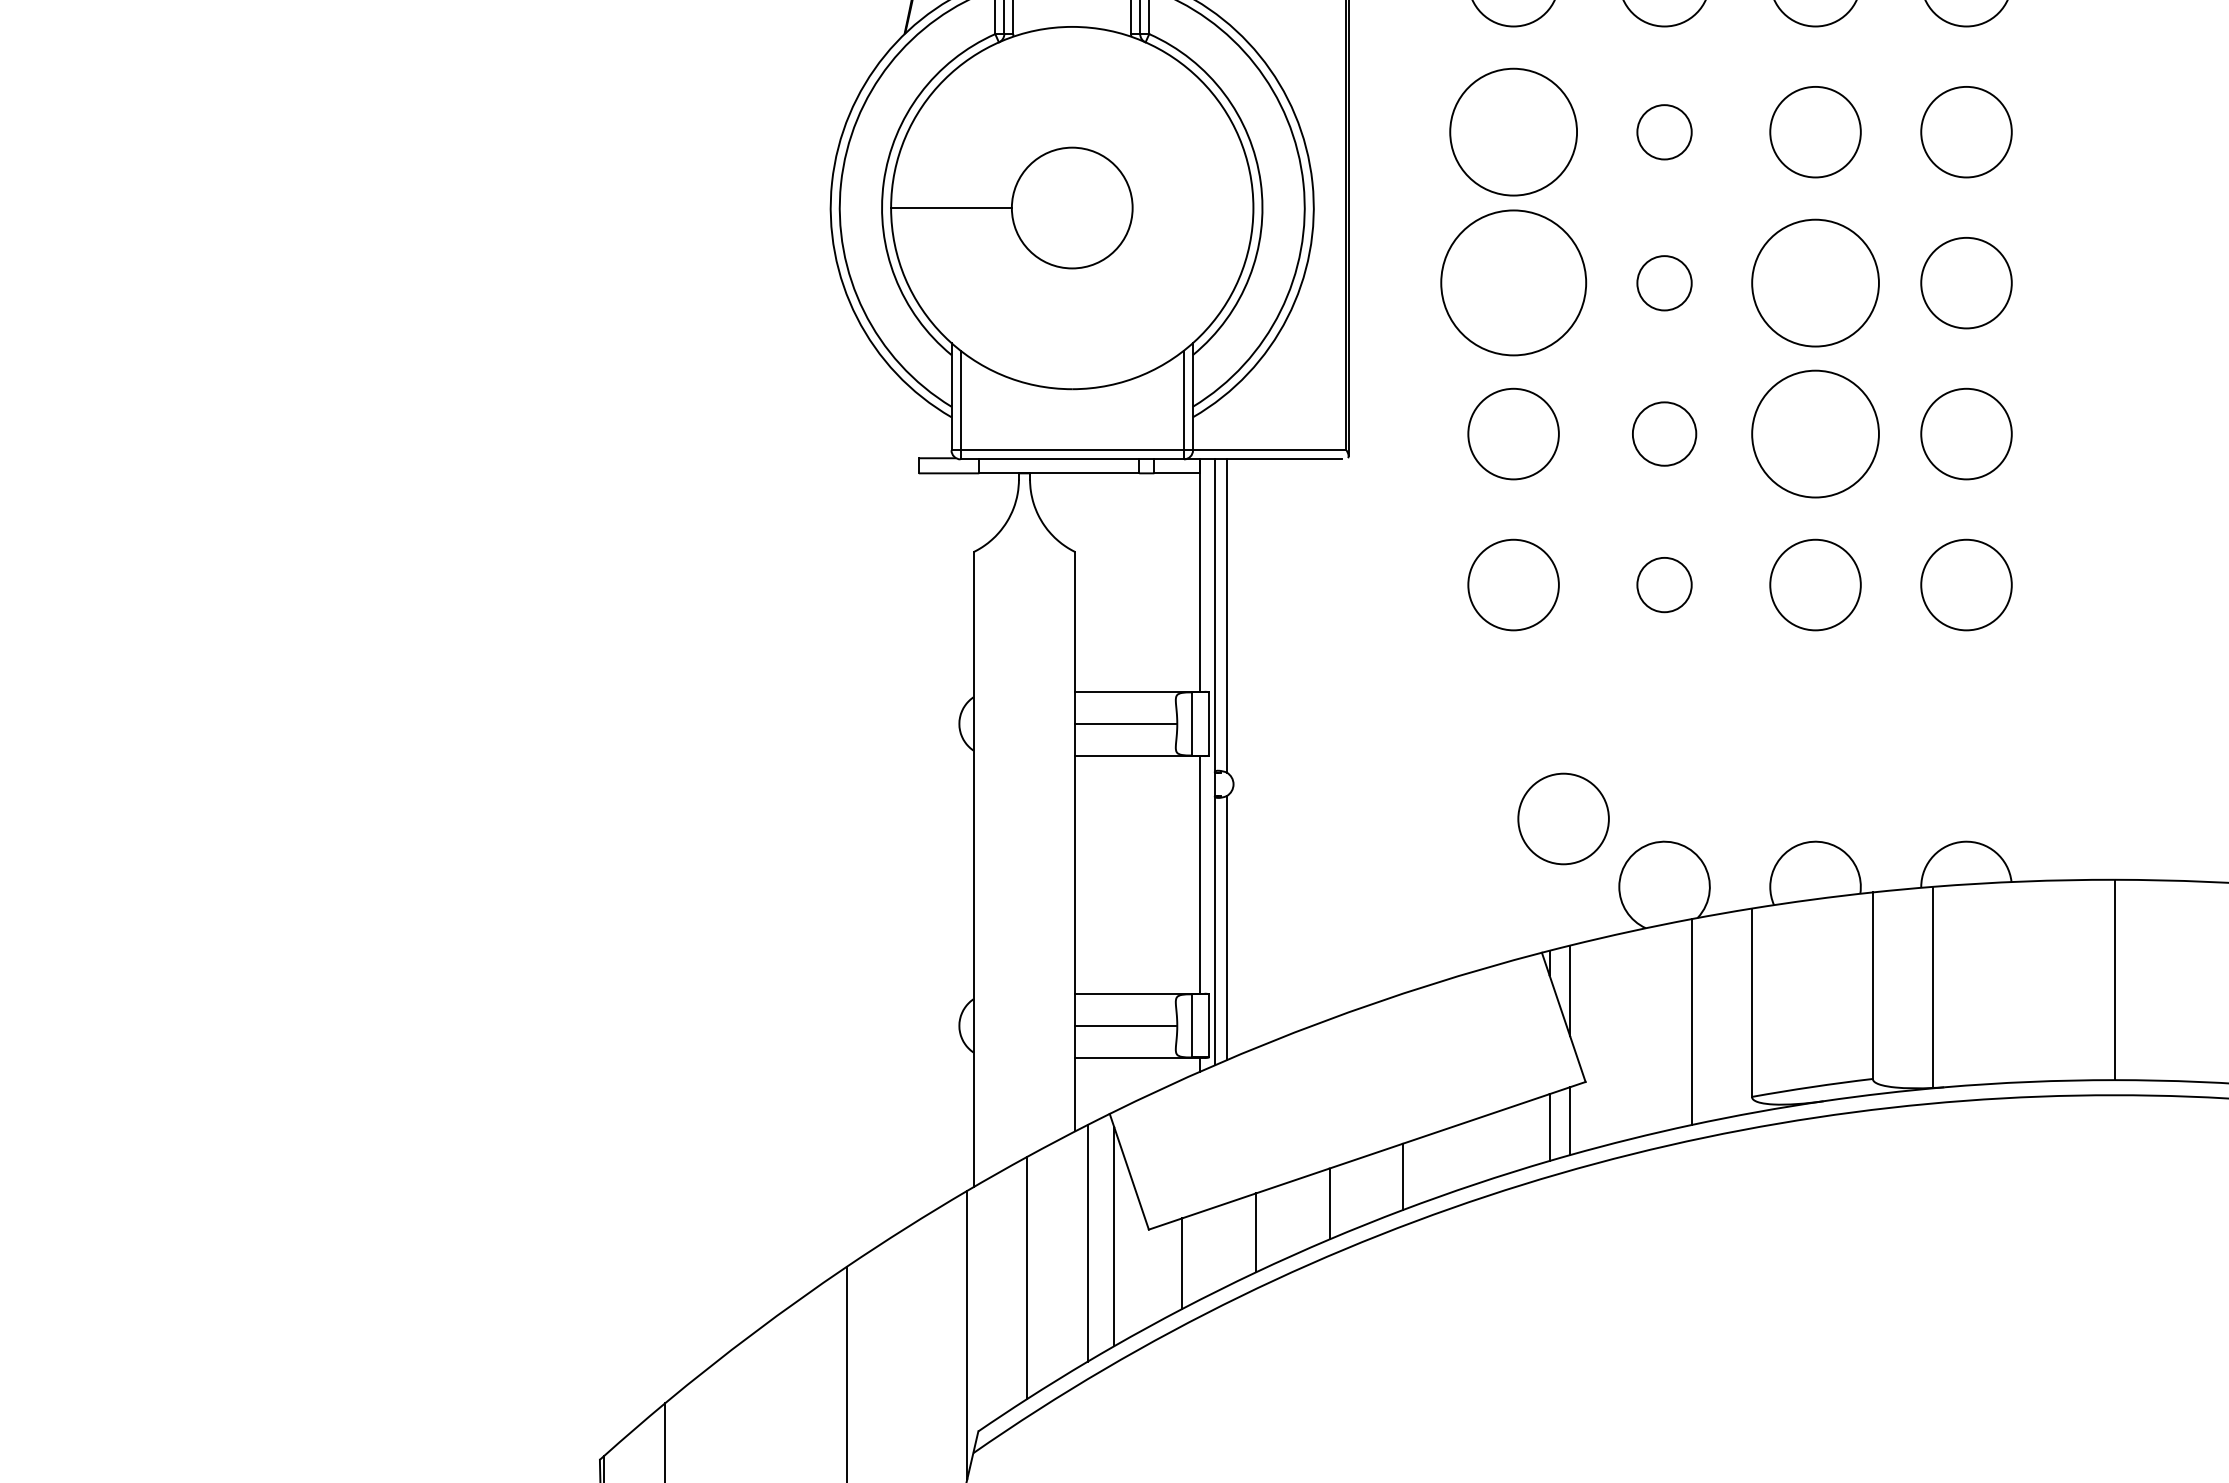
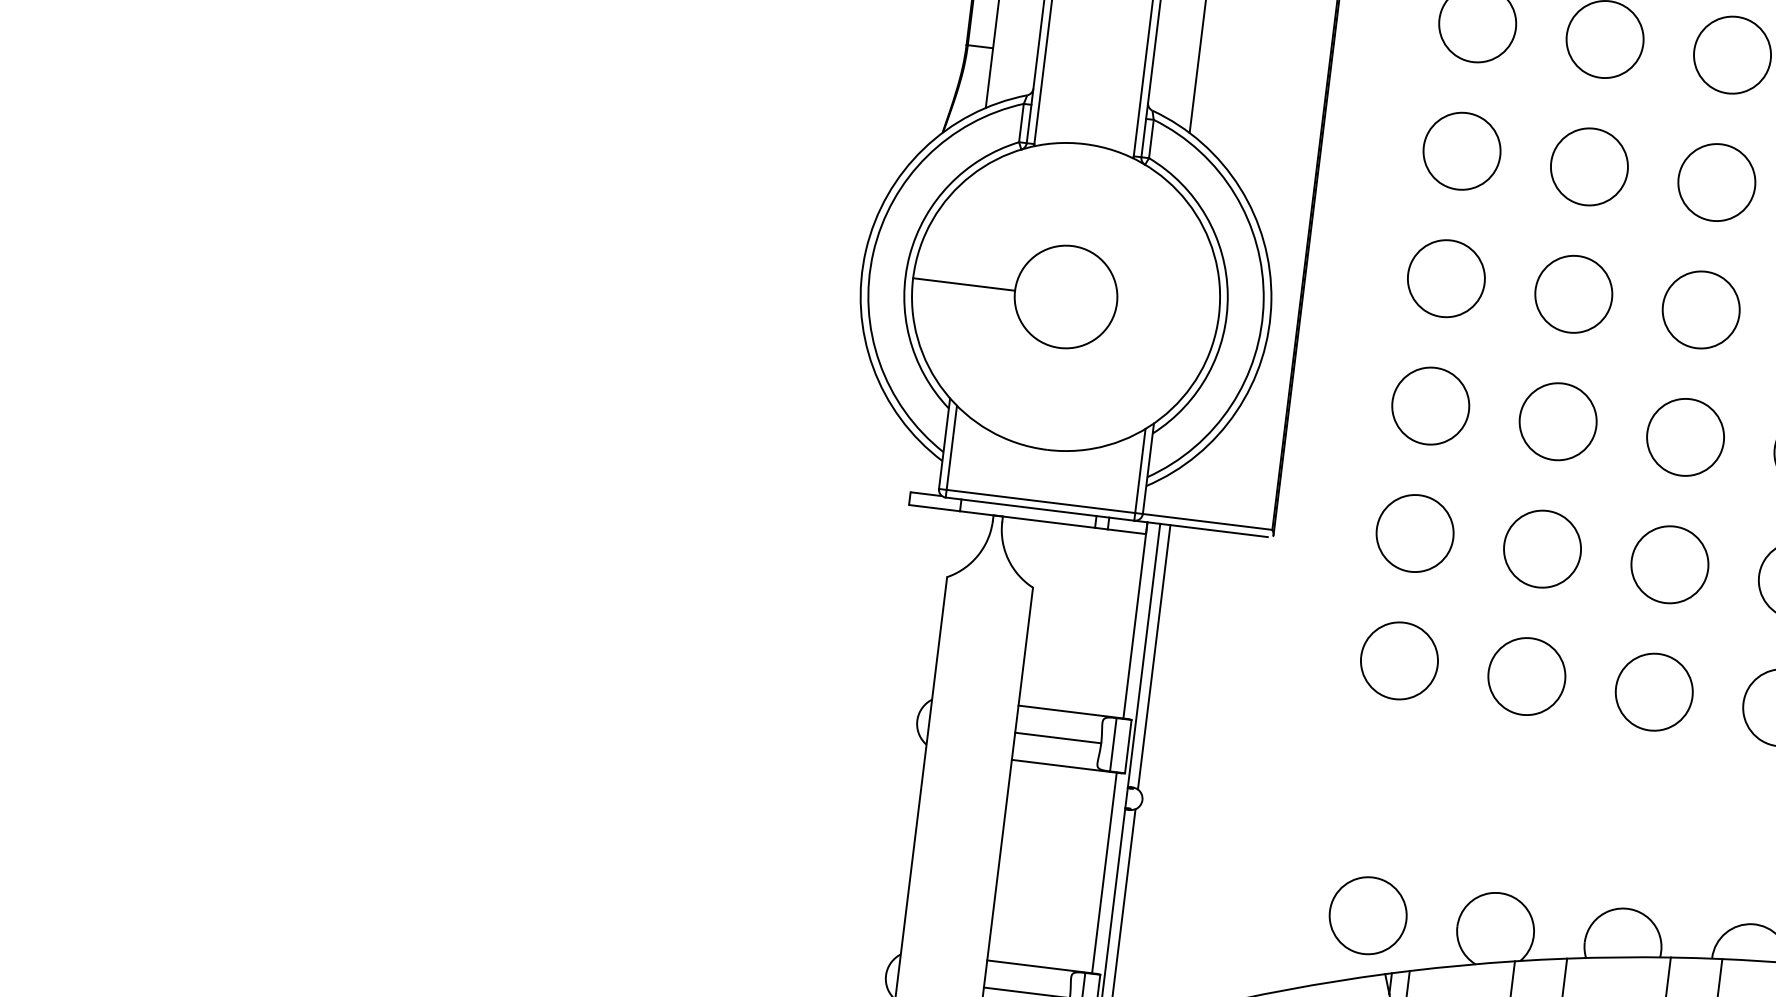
circle: (1513, 131) -> (1446, 278), size x0.71
circle: (1664, 132) -> (1573, 294), size x1.67
circle: (1815, 282) -> (1685, 436), size x0.71
circle: (1513, 283) -> (1430, 406), size x0.62
circle: (1664, 283) -> (1558, 422), size x1.67
circle: (1664, 433) -> (1542, 548), size x1.43
circle: (1815, 433) -> (1669, 564), size x0.71
circle: (1664, 584) -> (1526, 676), size x1.67
circle: (1563, 818) -> (1368, 915), moved

